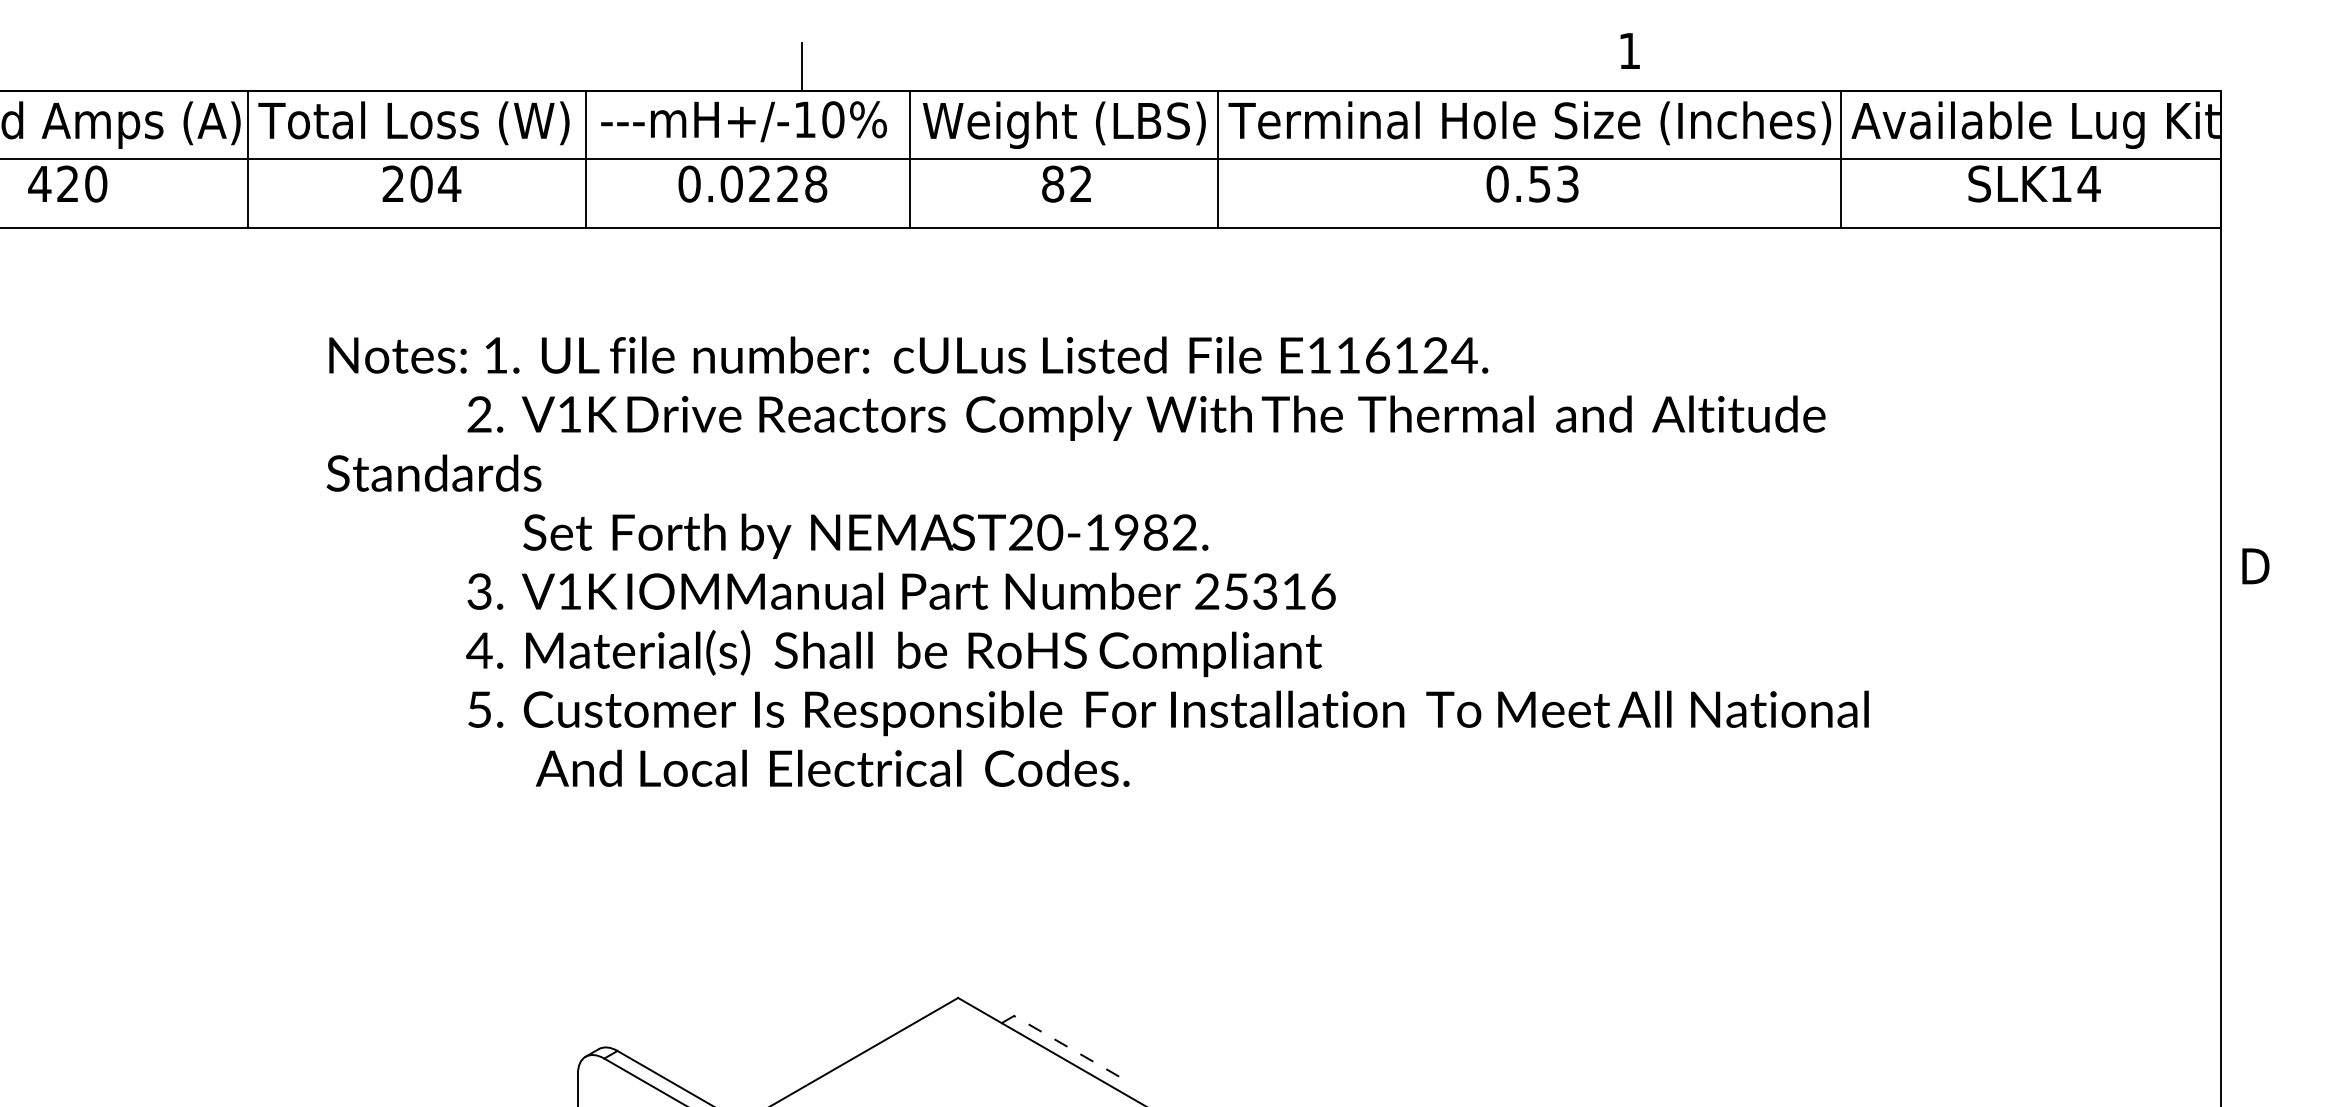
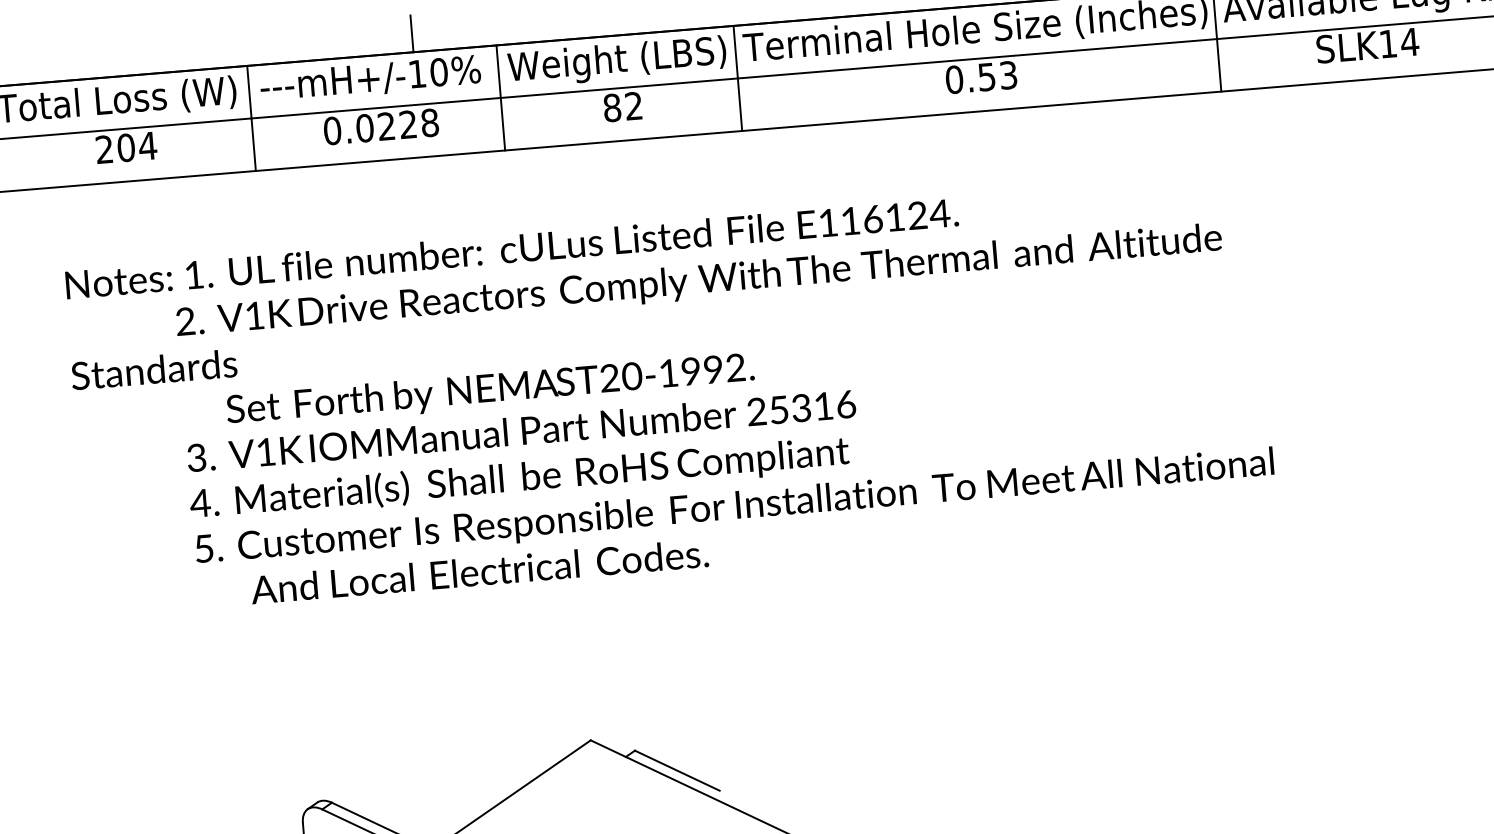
text: (1155, 533) -> (713, 370), ST20-1982. -> ST20-1992.
line: (1066, 1046) -> (677, 770), dashed -> solid

